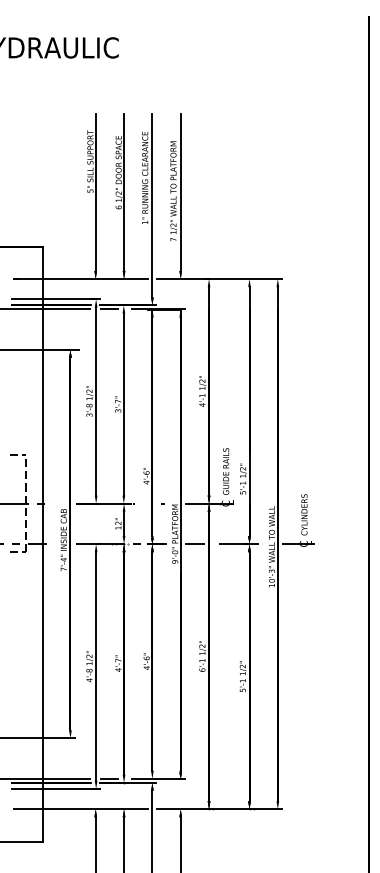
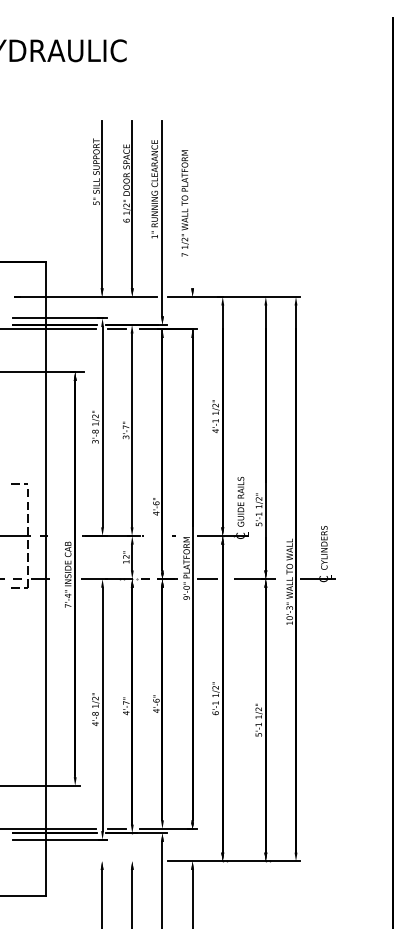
line: (180, 192) -> (192, 204), removed
line: (81, 809) -> (86, 861), removed

